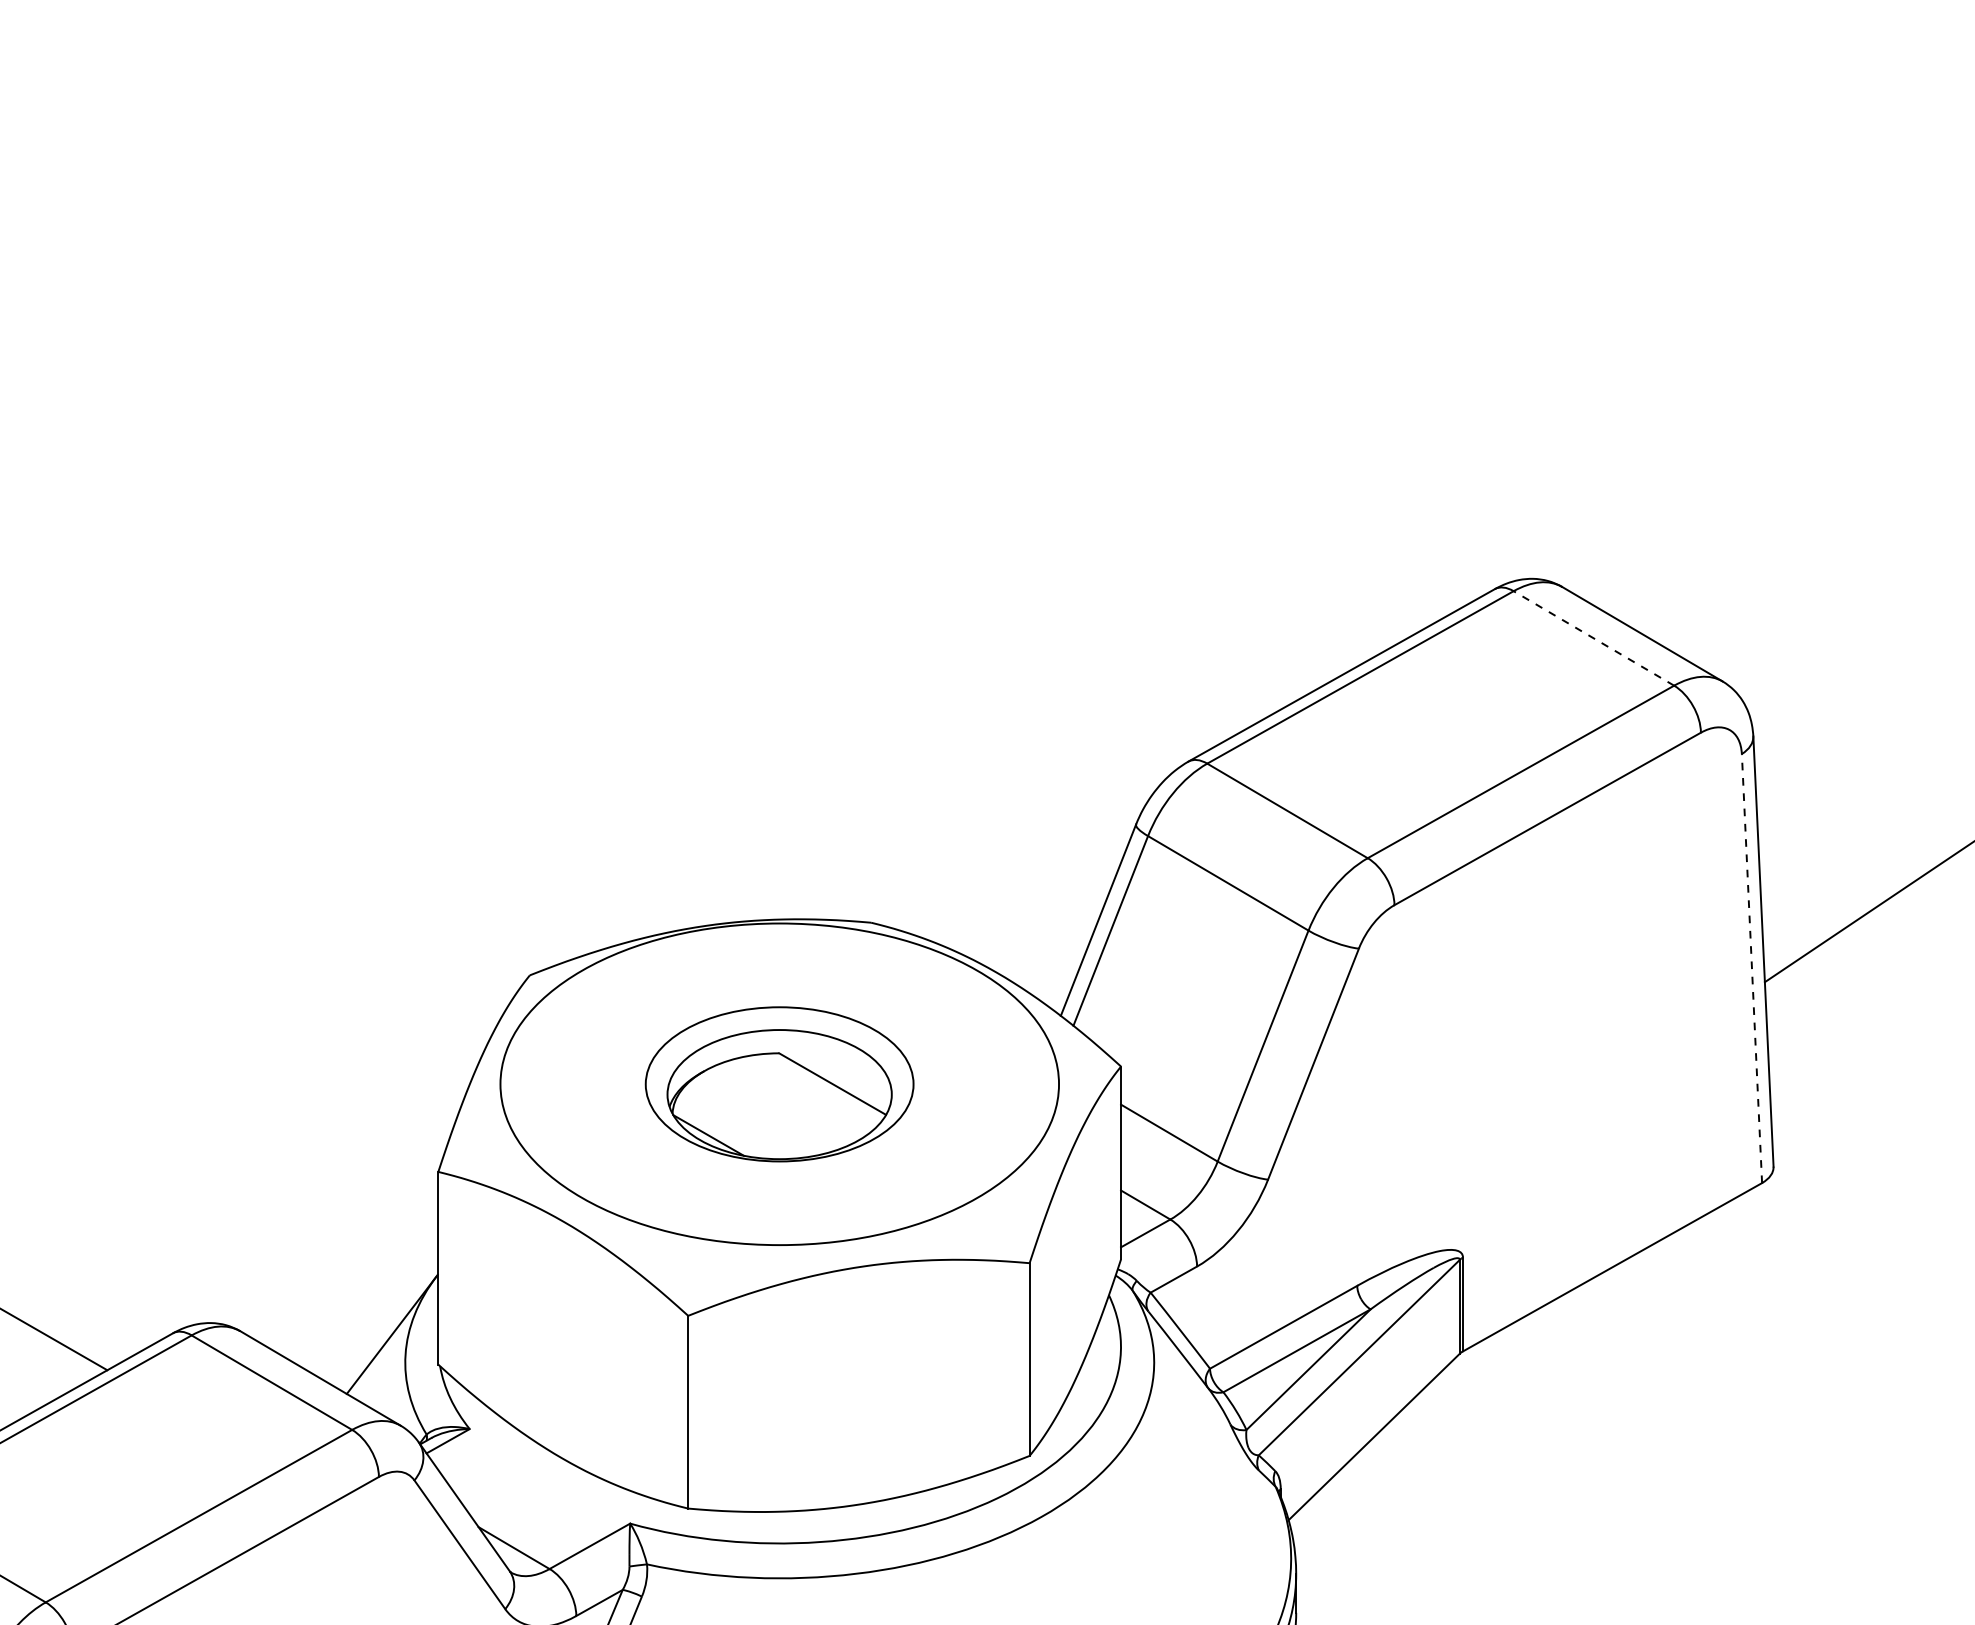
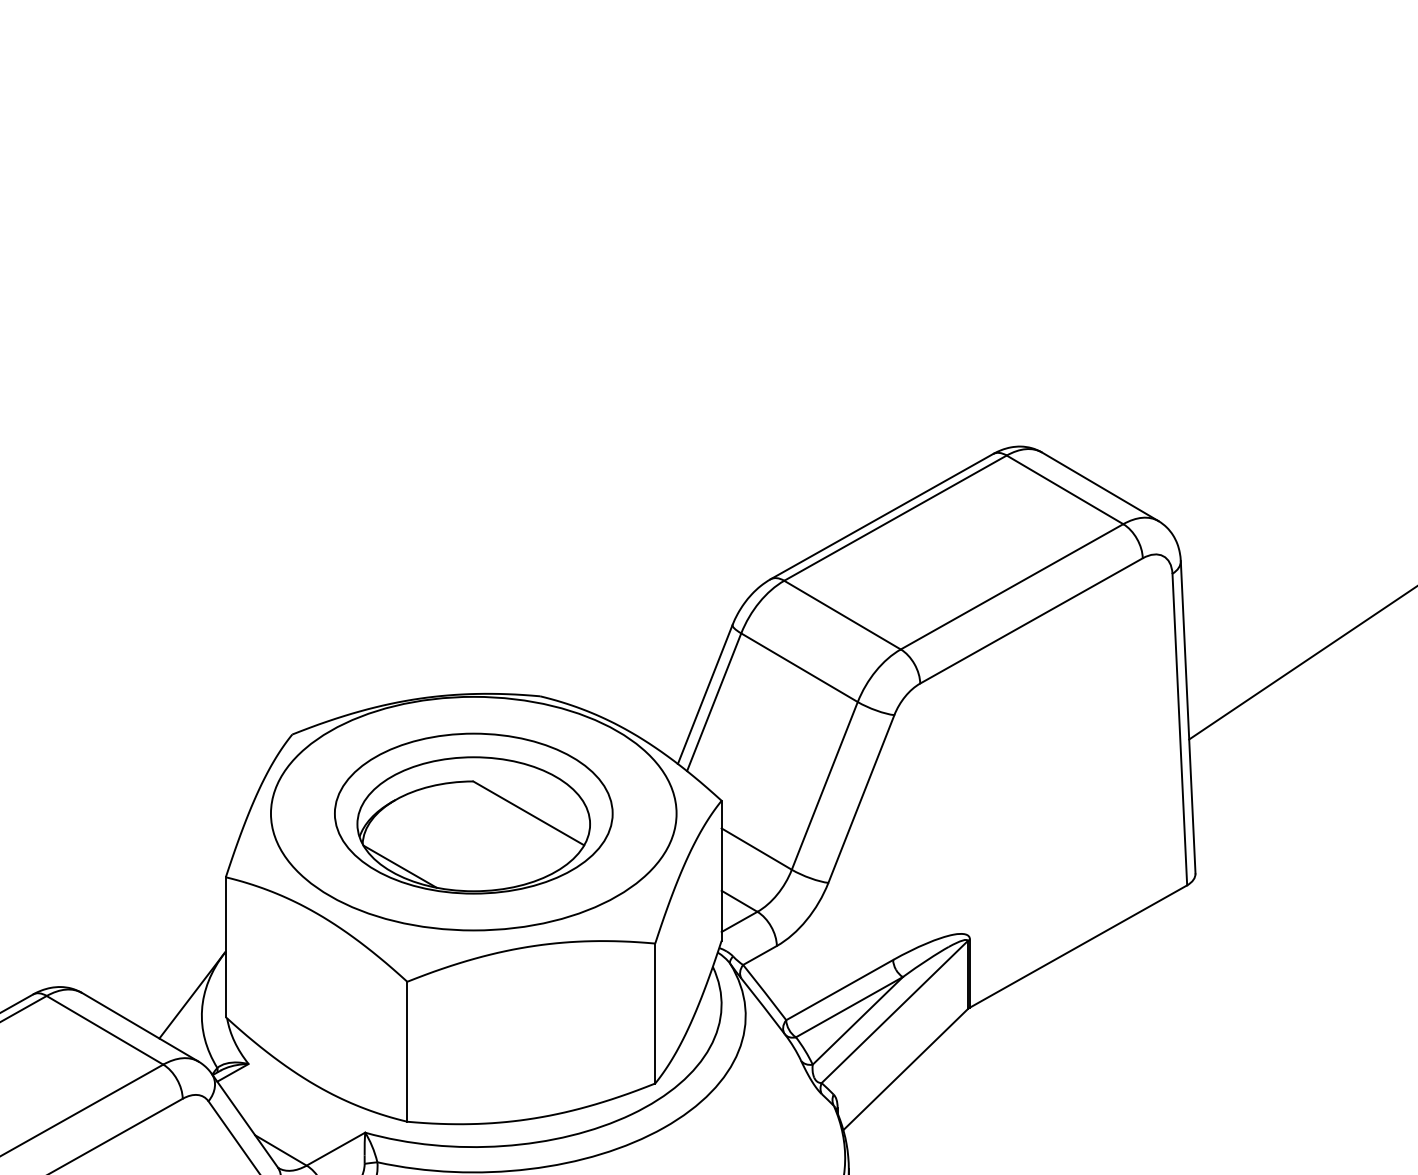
line: (1593, 638) -> (1064, 489), dashed -> solid
line: (1751, 968) -> (1179, 729), dashed -> solid
part: (779, 1084) -> (473, 813), size x1.43

